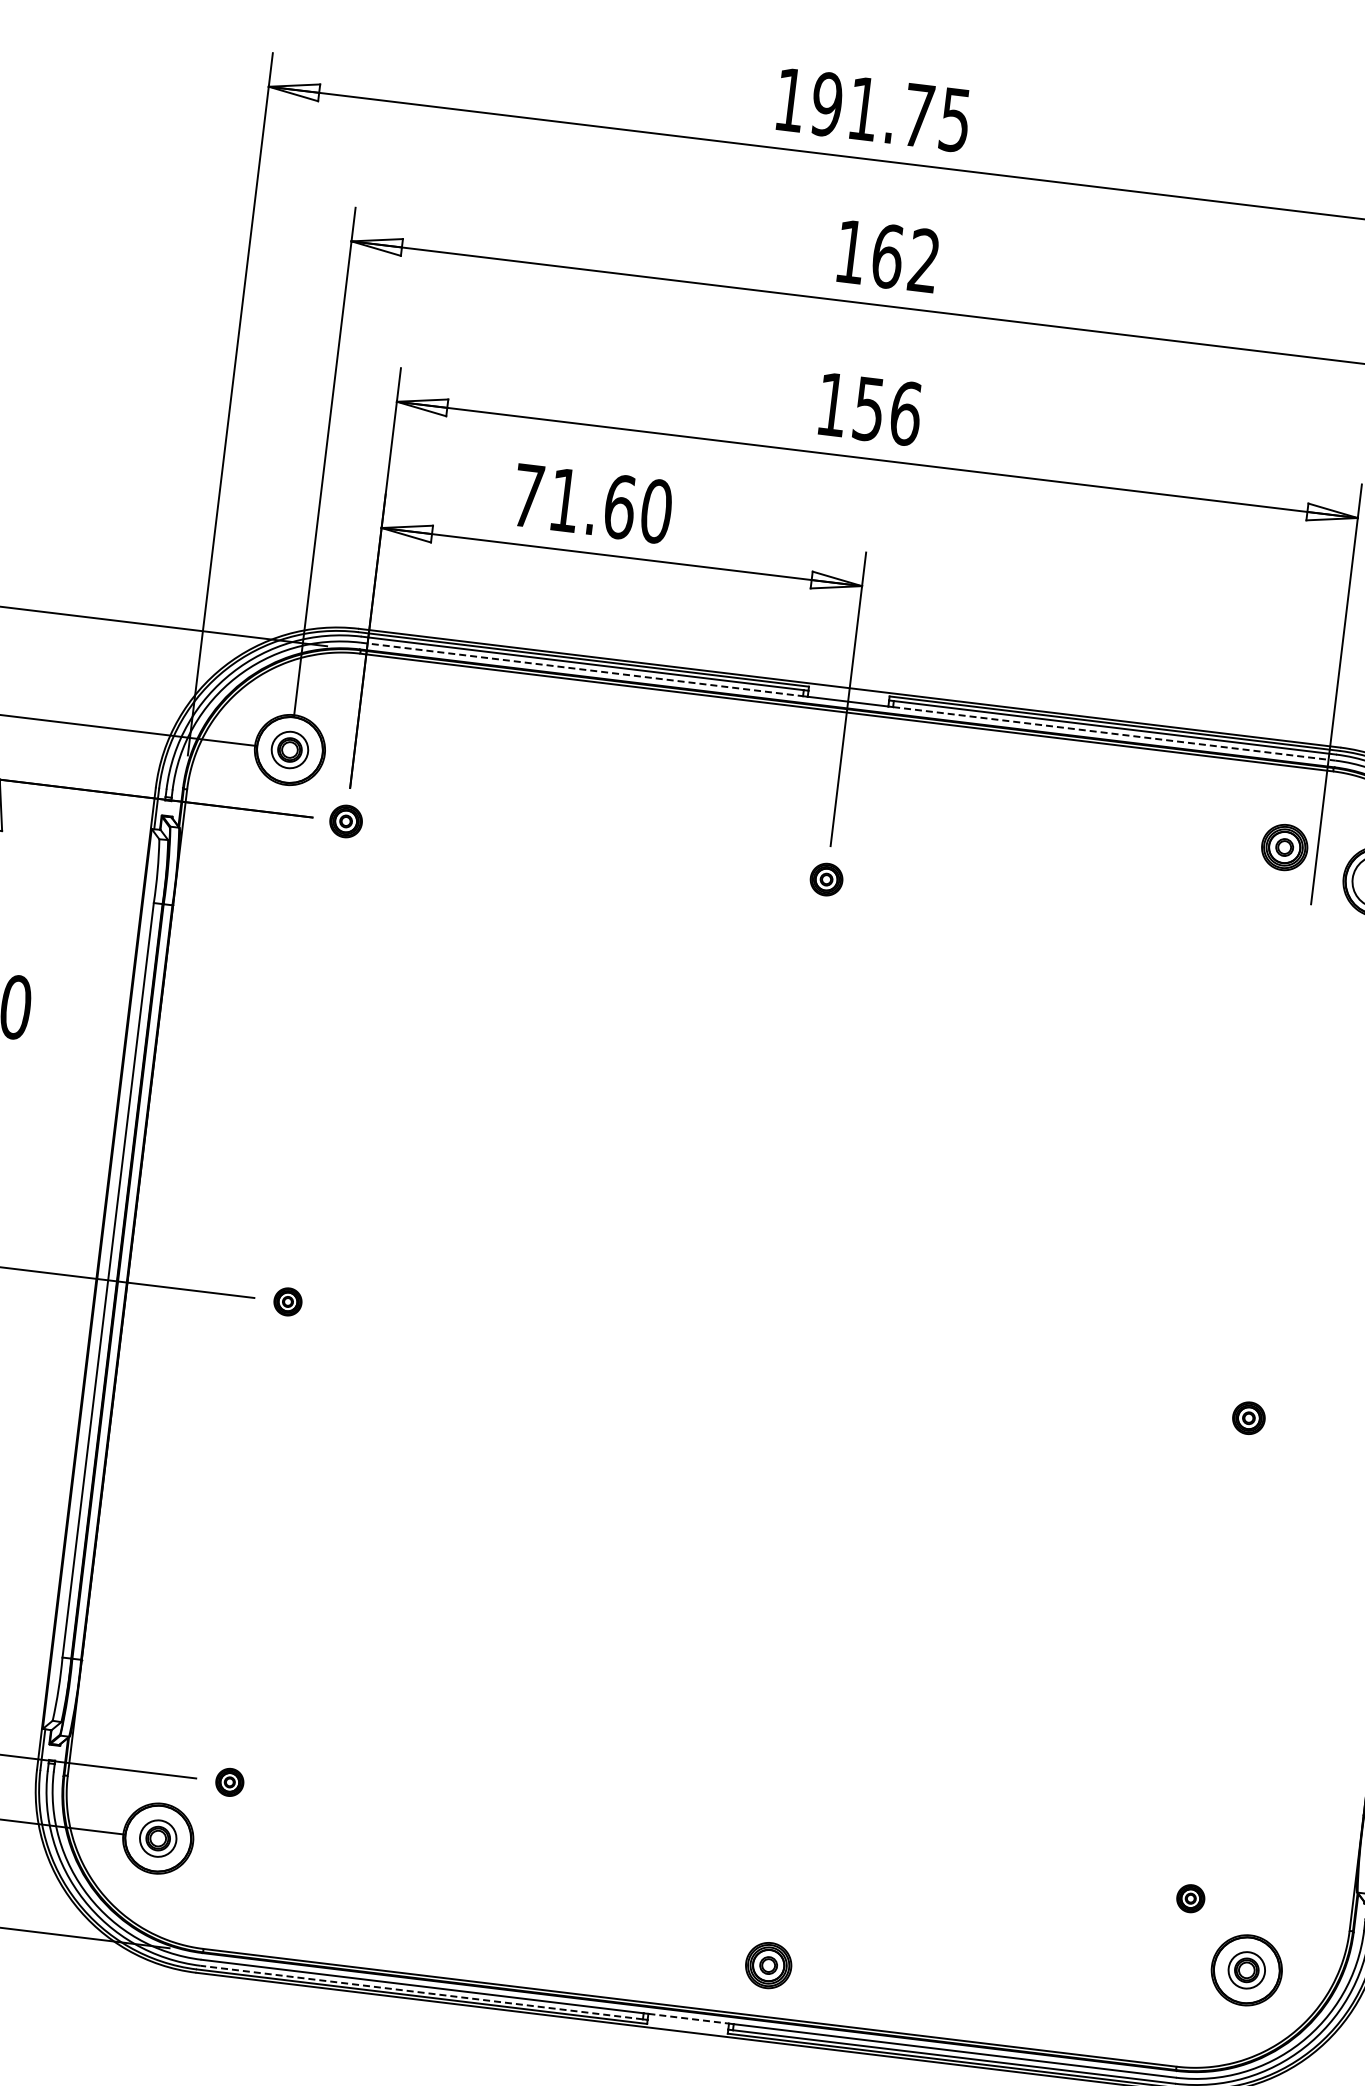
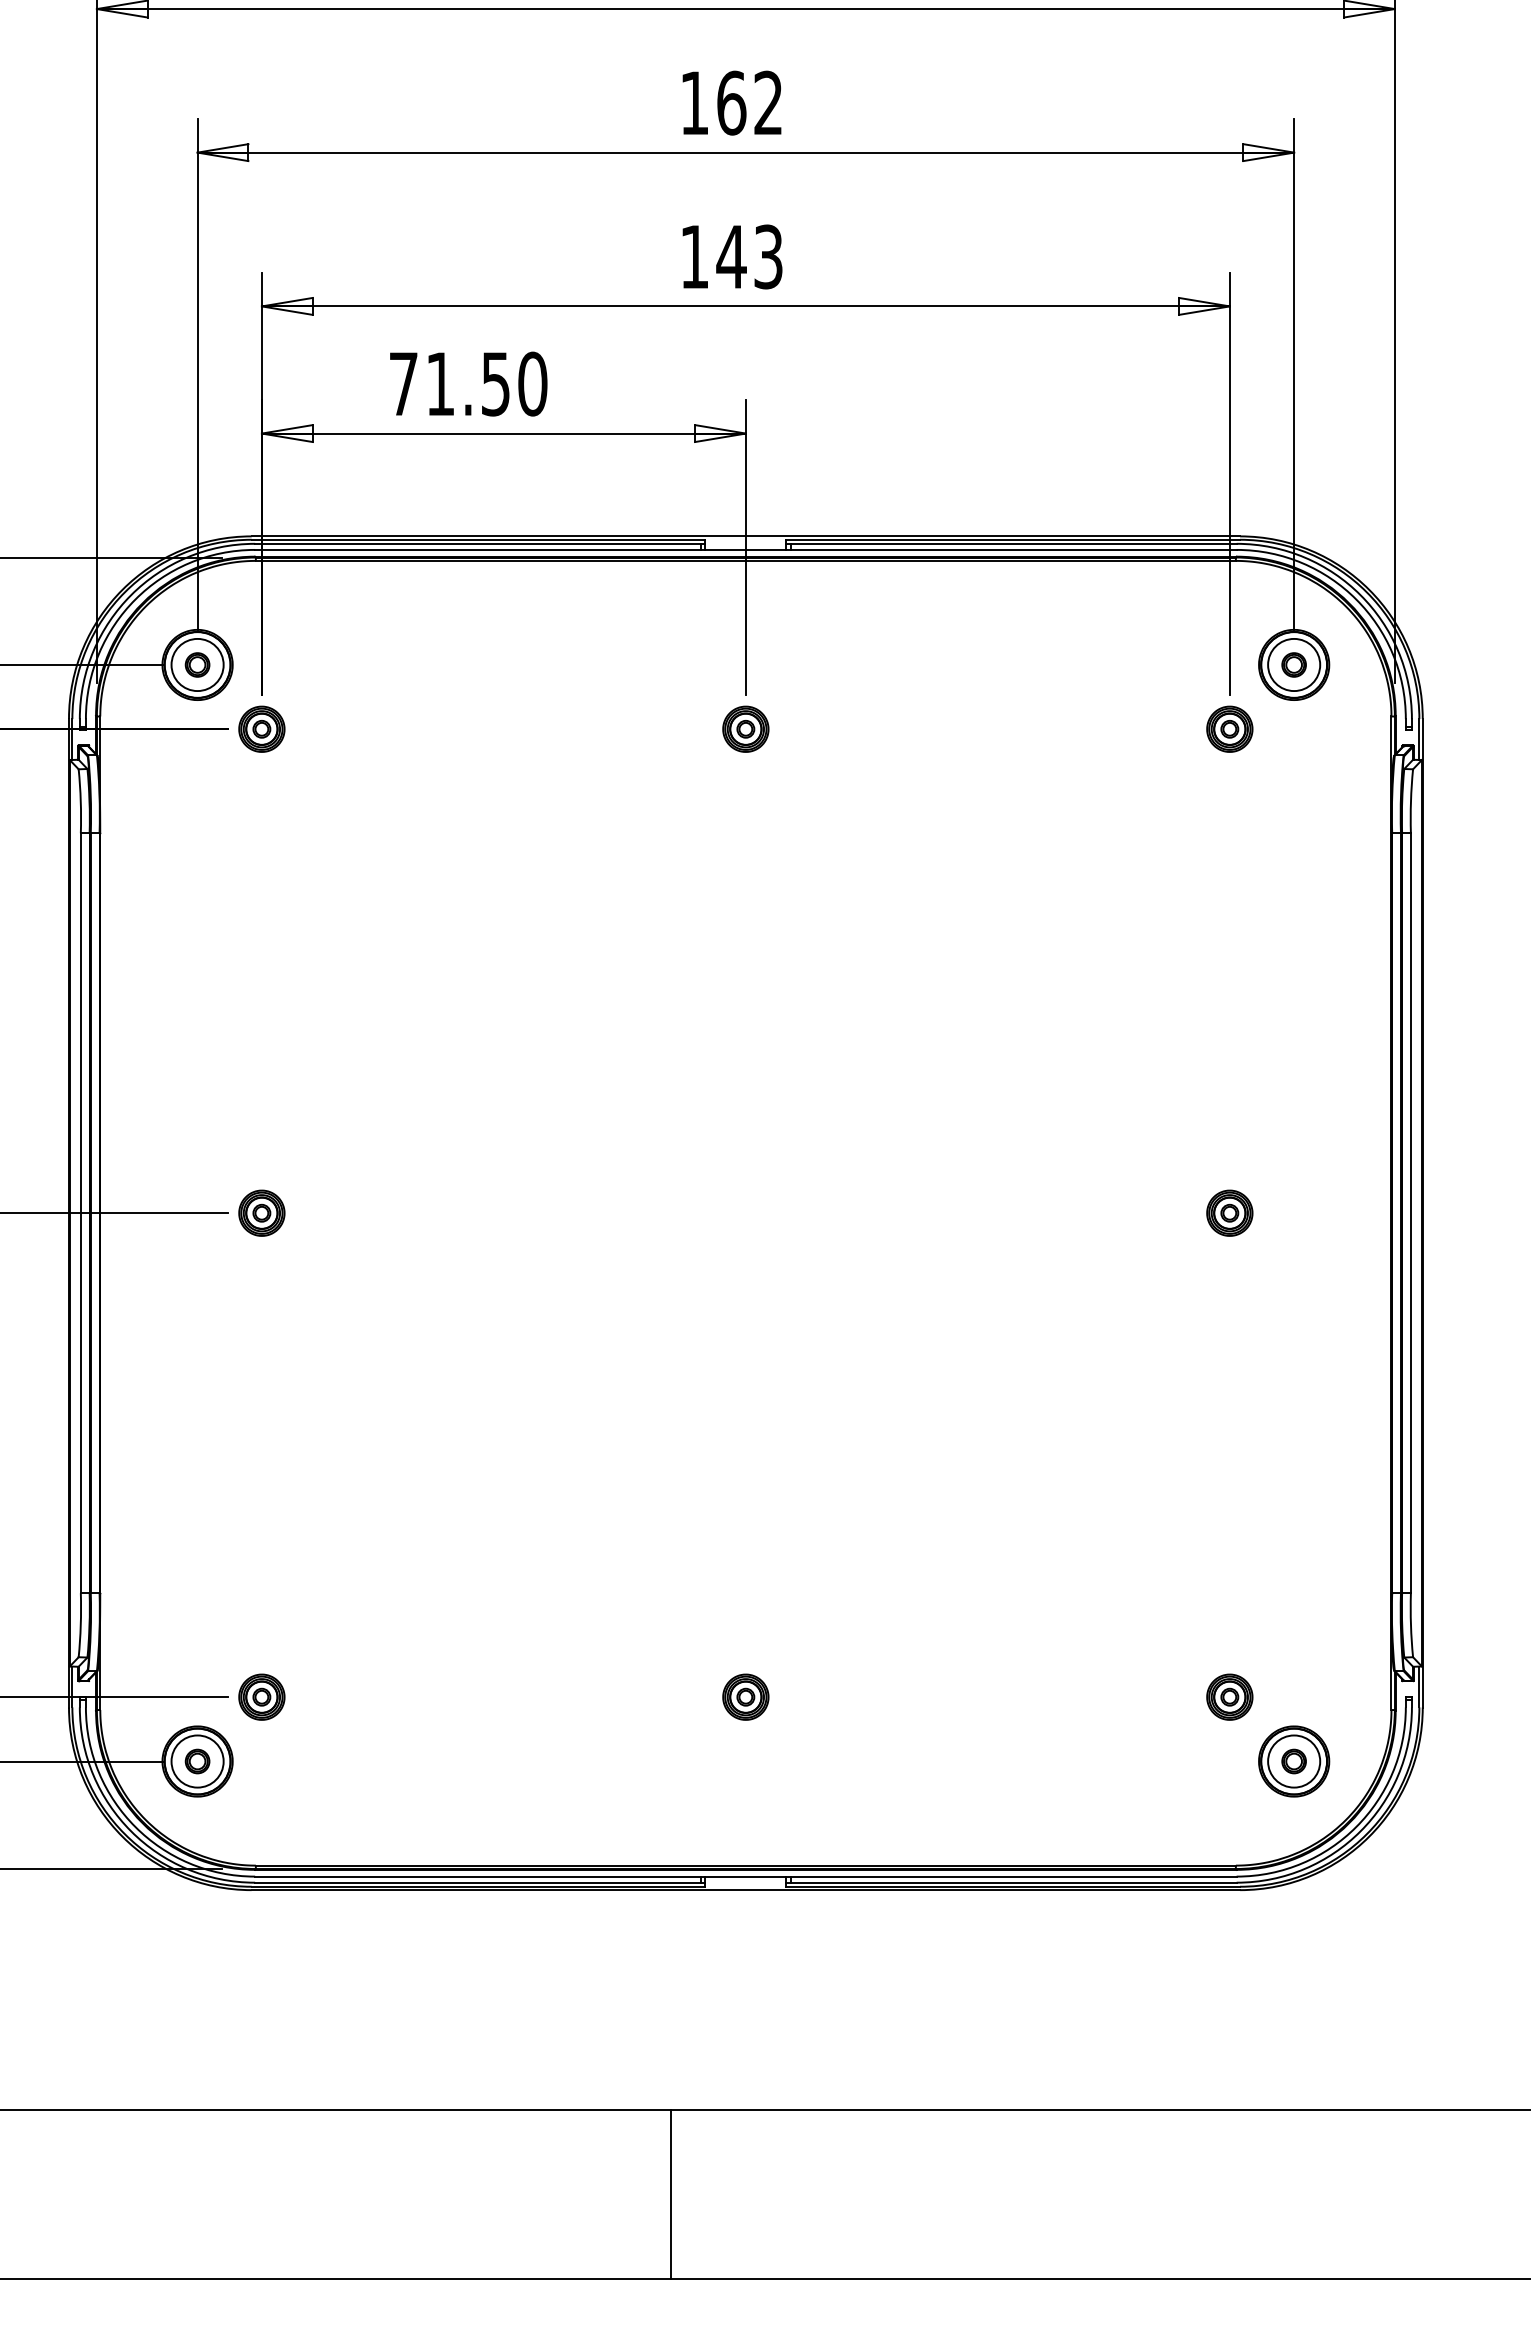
text: (886, 410) -> (749, 256), 156 -> 143
text: (619, 506) -> (495, 383), 71.60 -> 71.50
line: (581, 668) -> (477, 549), dashed -> solid
line: (1113, 733) -> (1013, 549), dashed -> solid
circle: (289, 749) -> (197, 664), size x1.43
part: (345, 820) -> (261, 728), size x1.43
part: (1284, 846) -> (1229, 728), moved
part: (826, 878) -> (745, 728), size x1.43
part: (287, 1301) -> (261, 1212), size x1.67
part: (1248, 1417) -> (1229, 1212), size x1.43
part: (229, 1781) -> (261, 1696), size x1.67
circle: (158, 1838) -> (197, 1761), size x1.43
part: (1190, 1898) -> (1229, 1696), size x1.67
part: (768, 1964) -> (745, 1696), moved
circle: (1247, 1970) -> (1294, 1761), size x1.43
line: (421, 1992) -> (477, 1882), dashed -> solid
line: (688, 2018) -> (745, 1876), dashed -> solid

